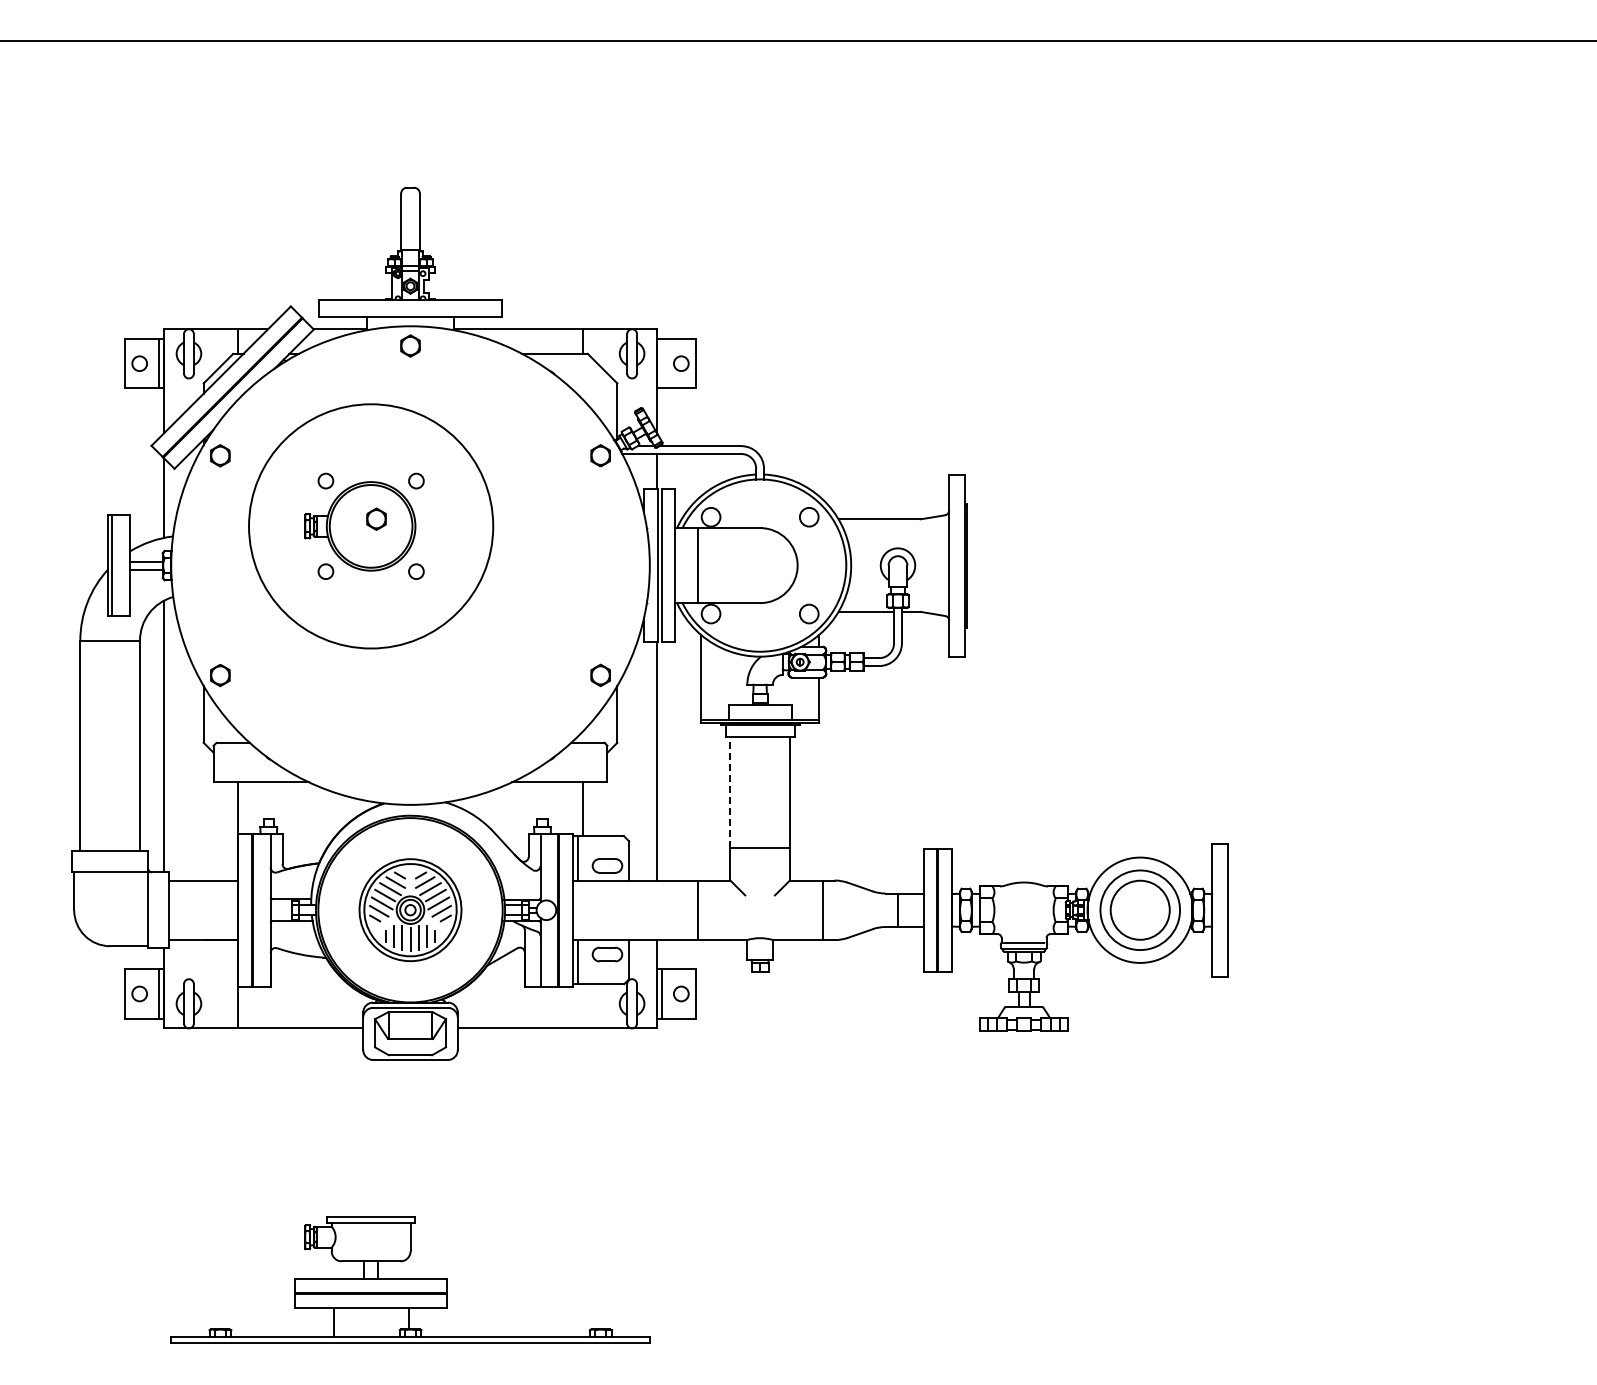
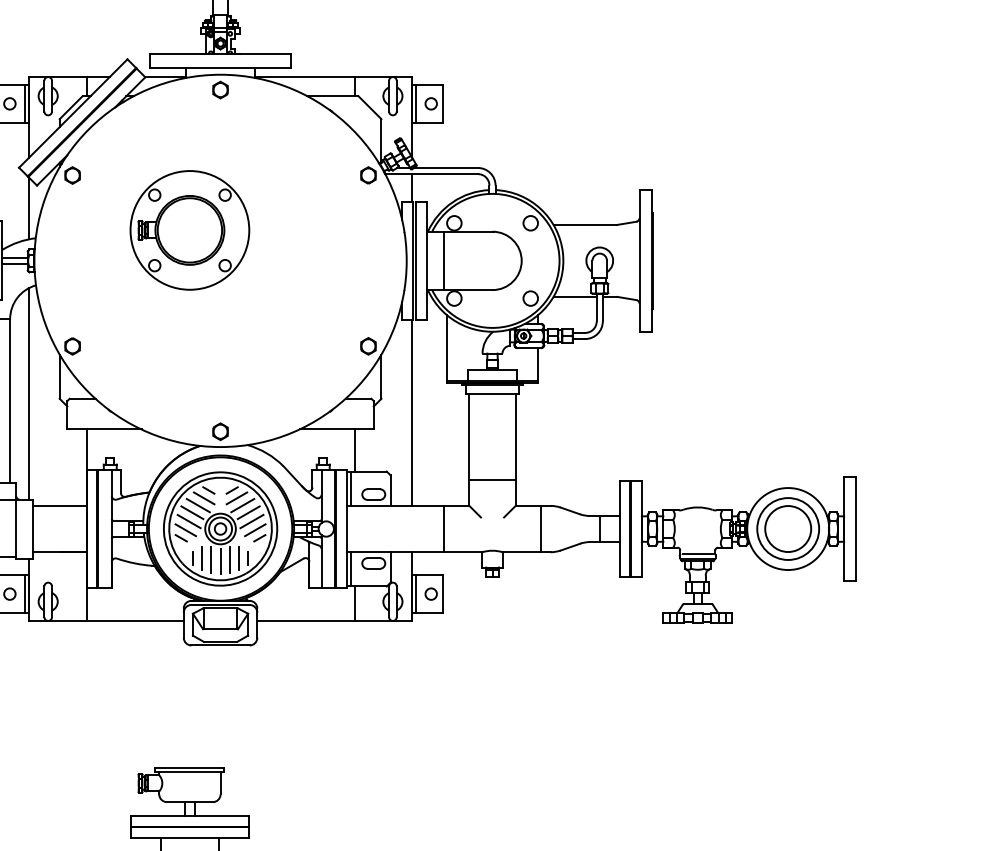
line: (661, 363) -> (415, 103), added
part: (376, 518) -> (220, 431), moved
circle: (370, 526) -> (189, 230), size x0.62
line: (730, 791) -> (469, 436), dashed -> solid
part: (410, 909) -> (220, 528), size x1.43
line: (582, 1006) -> (354, 603), added

